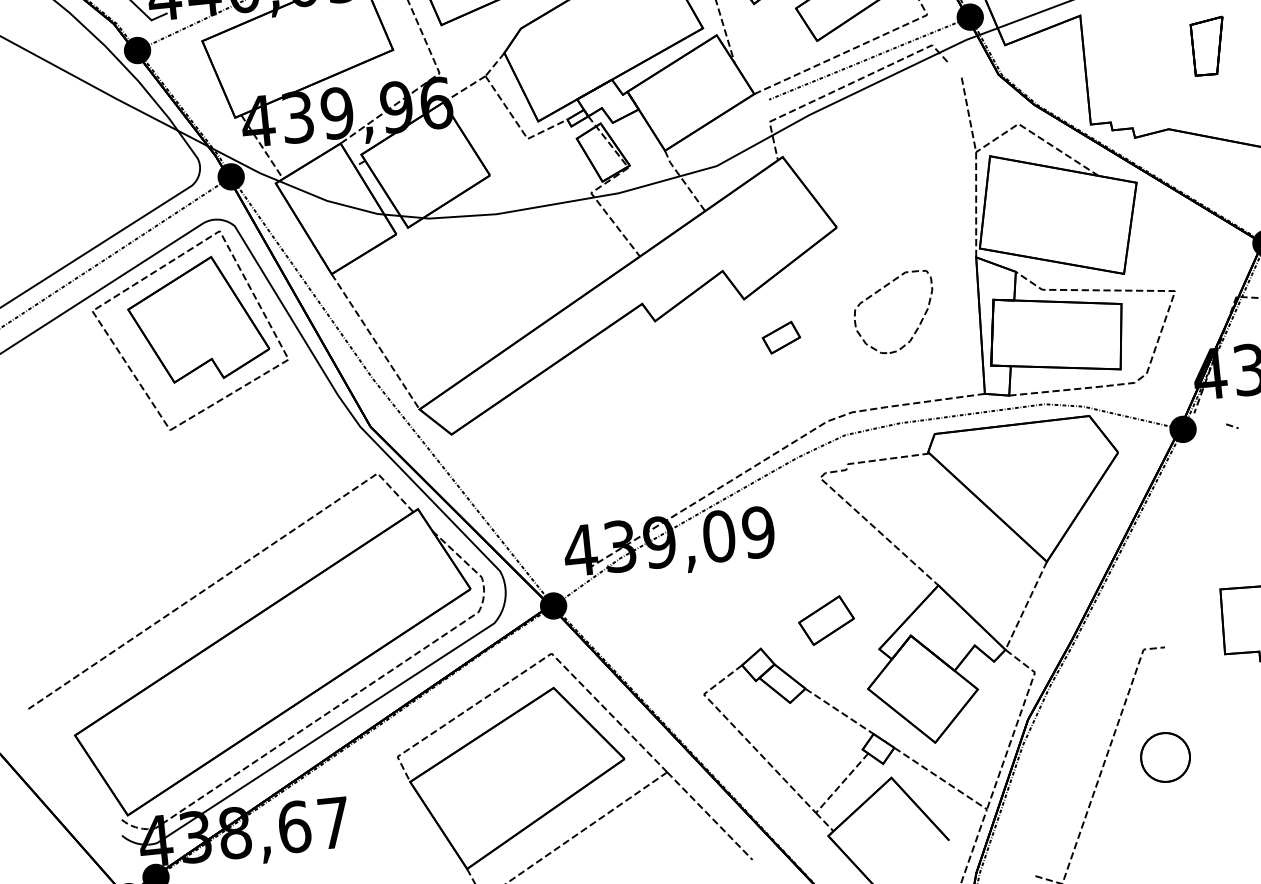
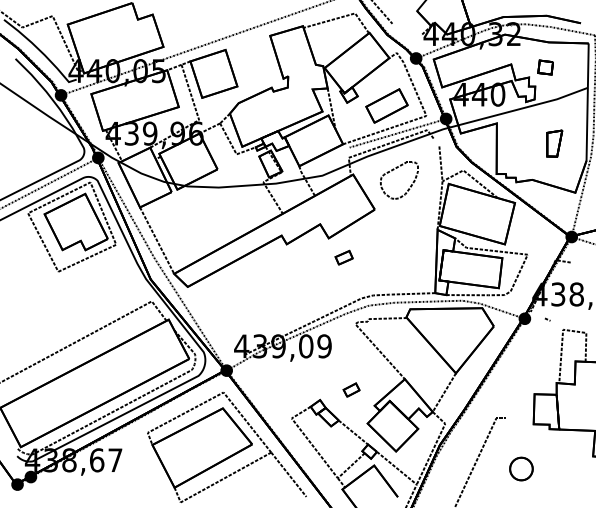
part: (877, 294) -> (392, 171), moved
part: (825, 619) -> (351, 389), size x0.62
part: (1165, 756) -> (521, 468), moved

